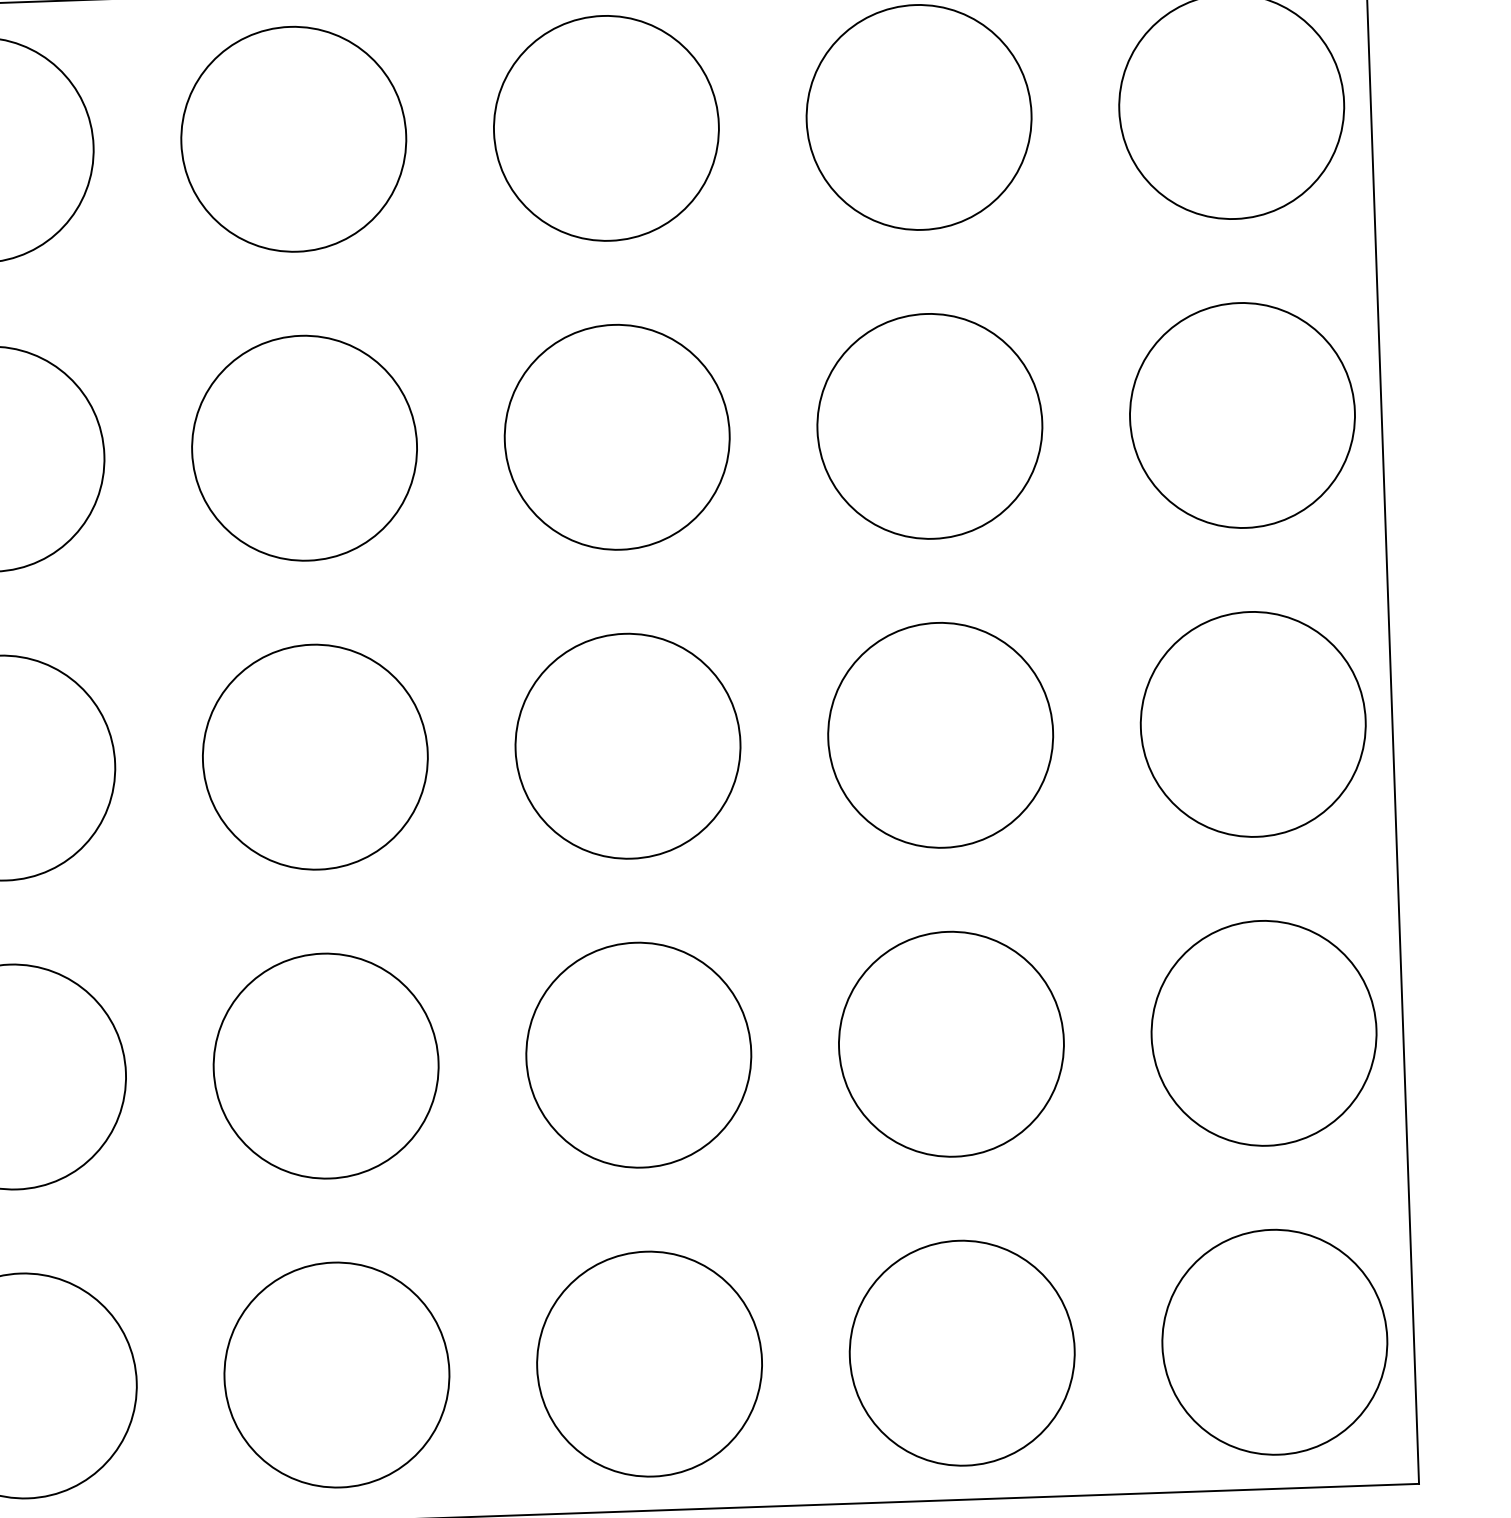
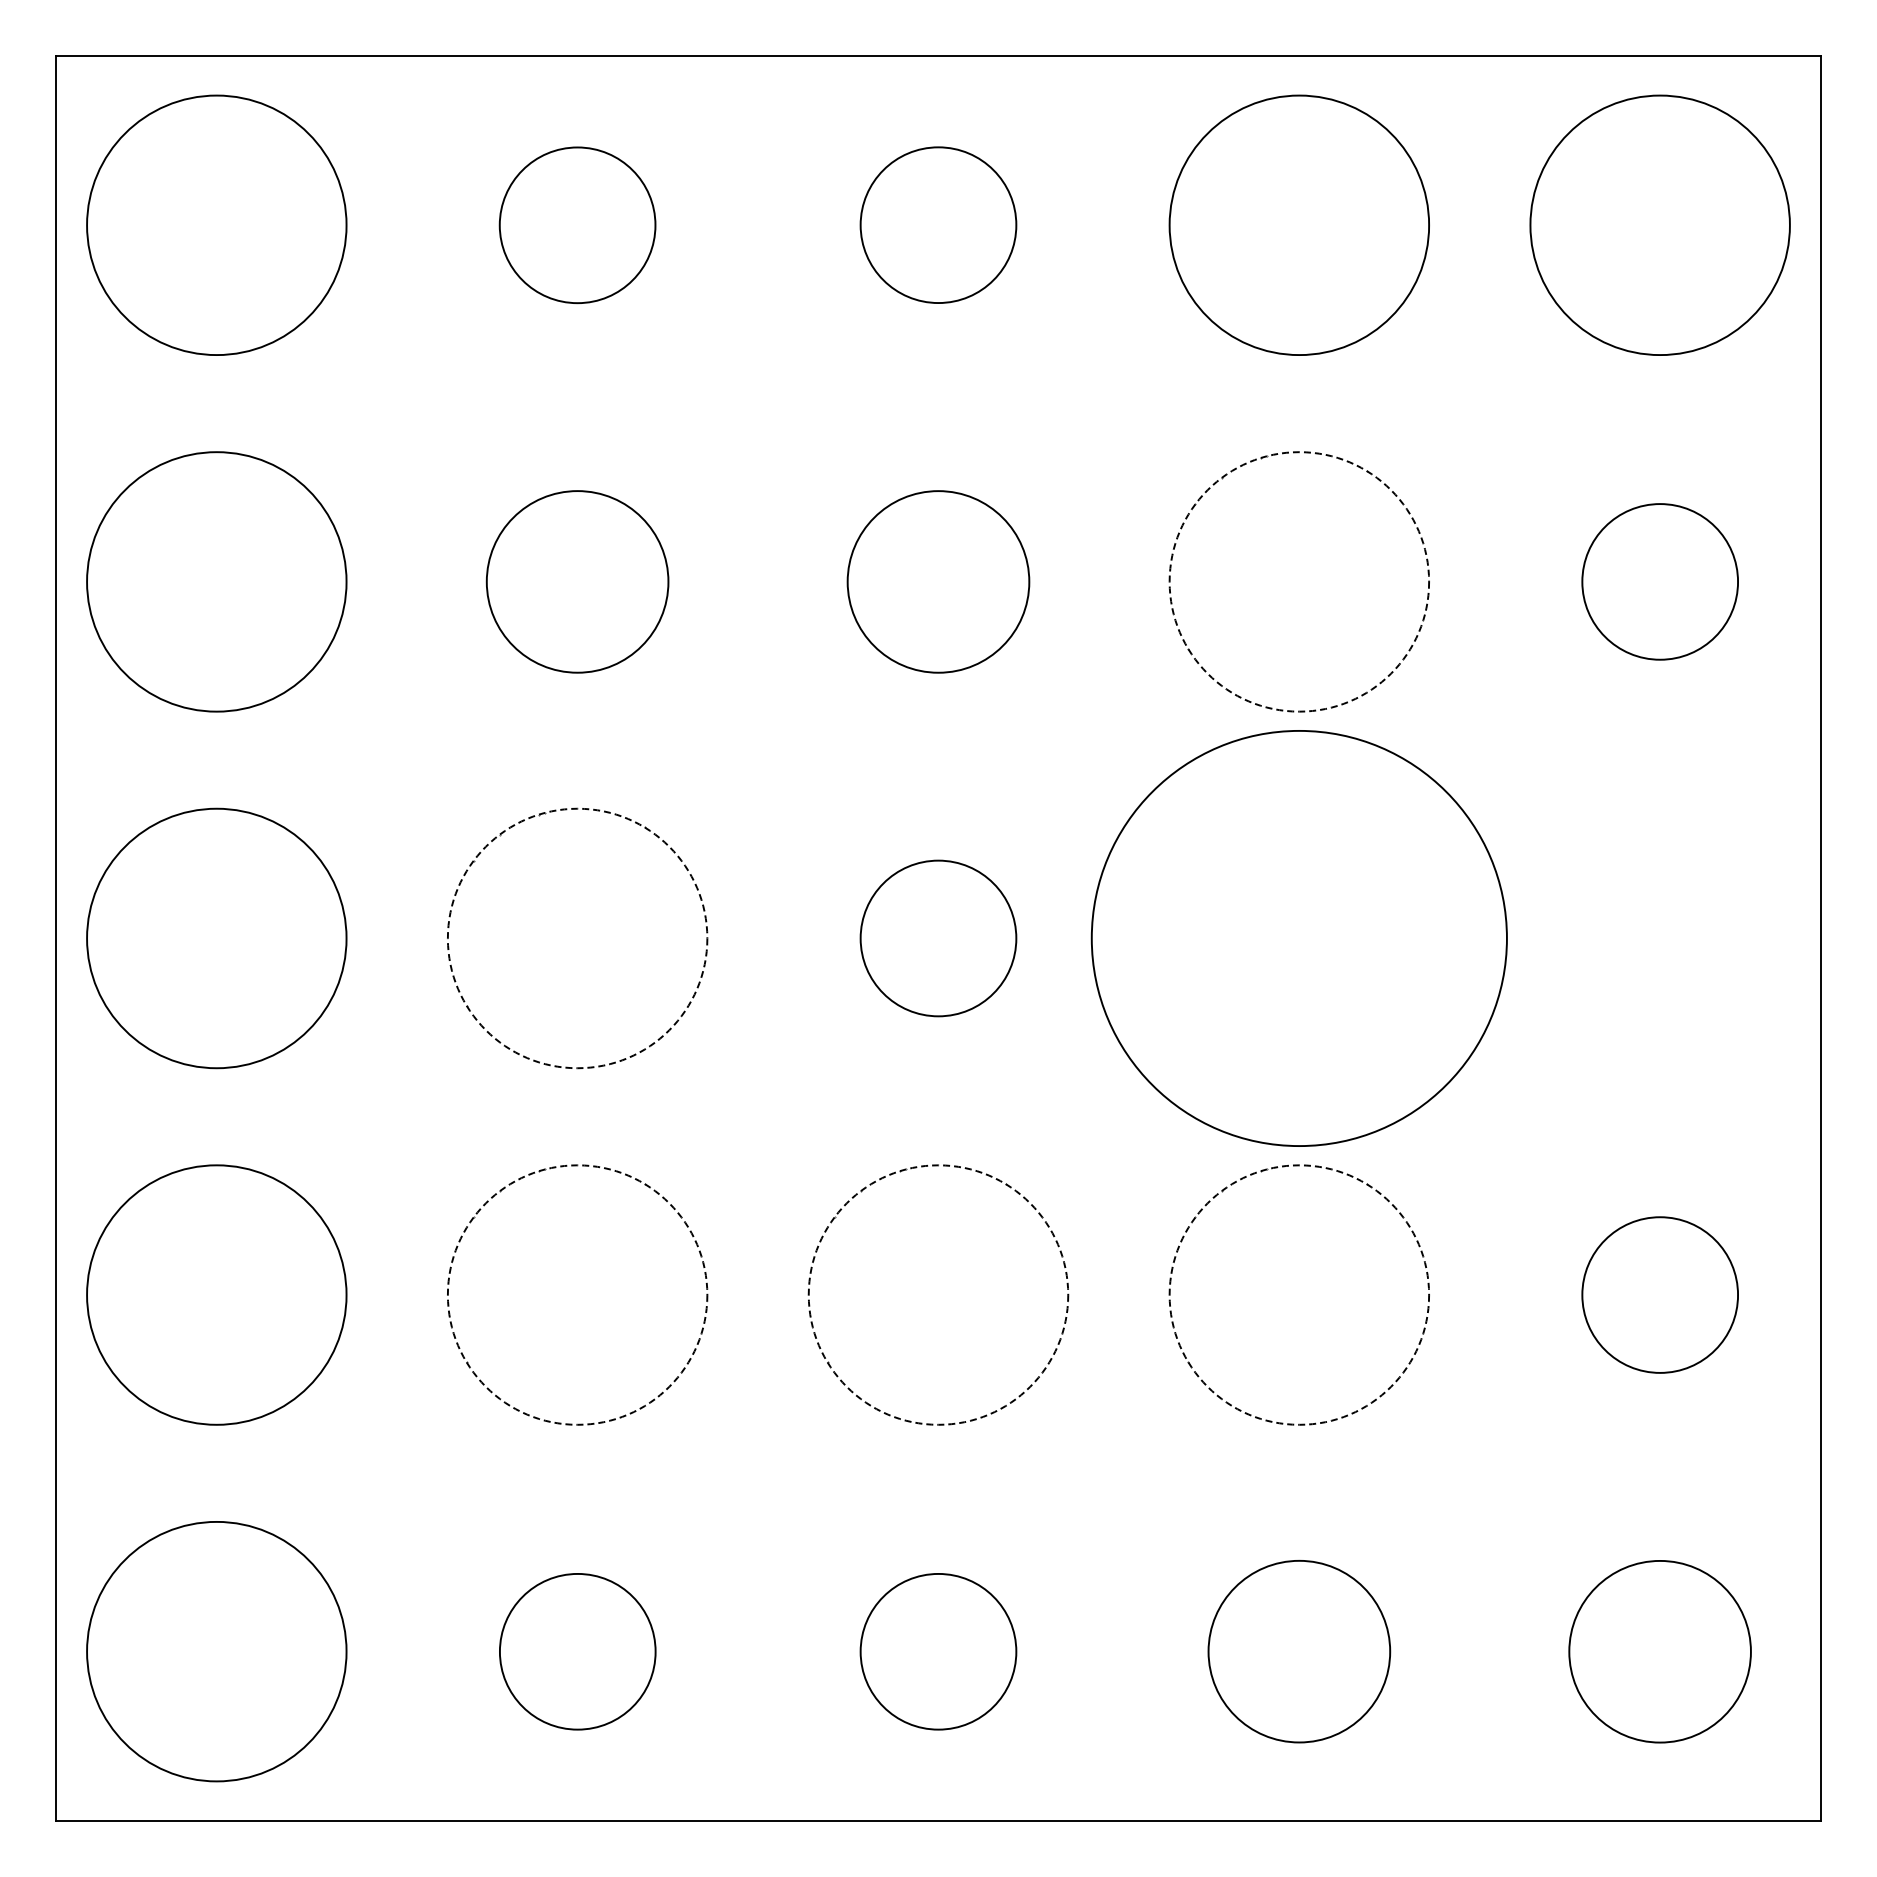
circle: (606, 127) -> (938, 224), size x0.6
circle: (293, 139) -> (577, 225), size x0.6
circle: (1241, 415) -> (1659, 581), size x0.6
circle: (929, 426) -> (1299, 581), solid -> dashed
circle: (617, 436) -> (938, 581), size x0.7
circle: (304, 447) -> (577, 581), size x0.7
circle: (1252, 724) -> (1659, 938), removed
circle: (940, 735) -> (1299, 938), size x1.6
circle: (628, 746) -> (938, 938), size x0.6
circle: (315, 757) -> (577, 938), solid -> dashed
circle: (1263, 1032) -> (1659, 1294), size x0.6
circle: (951, 1043) -> (1299, 1294), solid -> dashed
circle: (638, 1054) -> (938, 1294), solid -> dashed
circle: (326, 1065) -> (577, 1294), solid -> dashed
circle: (1274, 1342) -> (1659, 1651), size x0.7
circle: (962, 1353) -> (1299, 1651), size x0.7
circle: (649, 1363) -> (938, 1651), size x0.6
circle: (336, 1374) -> (577, 1651), size x0.6

